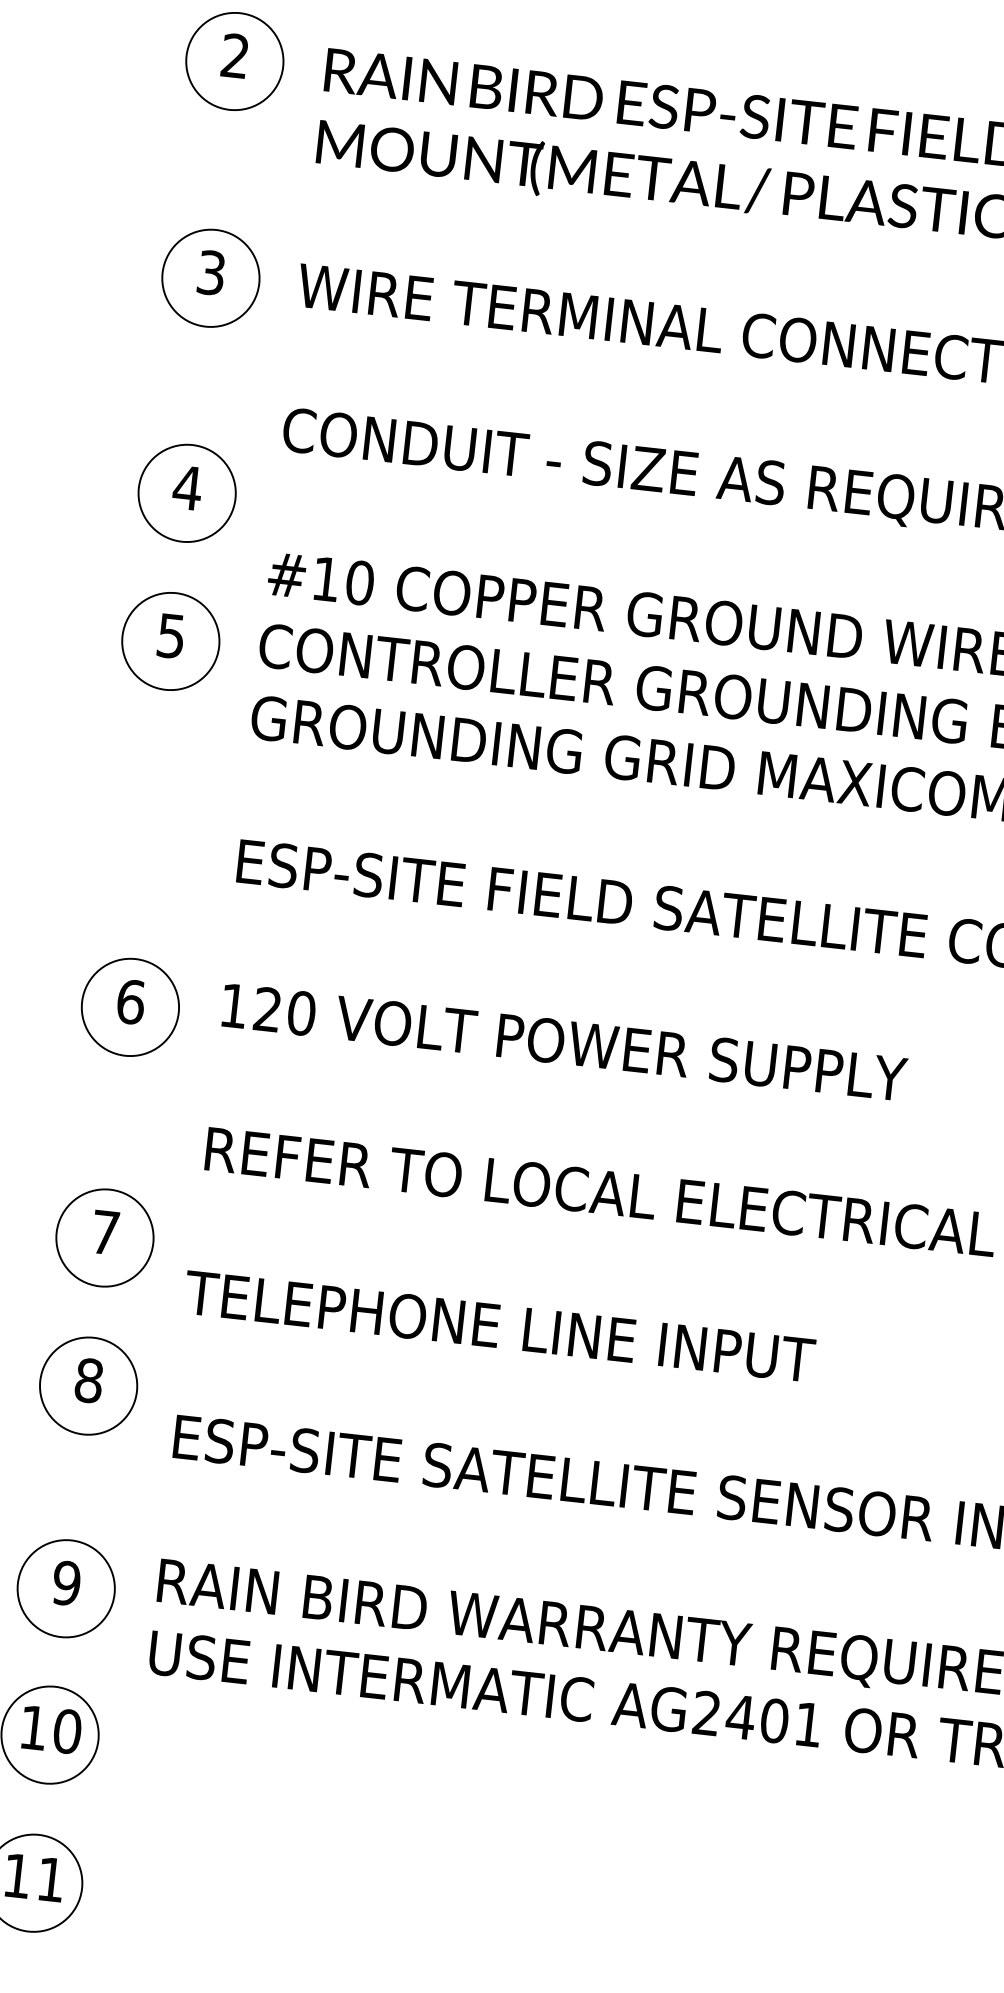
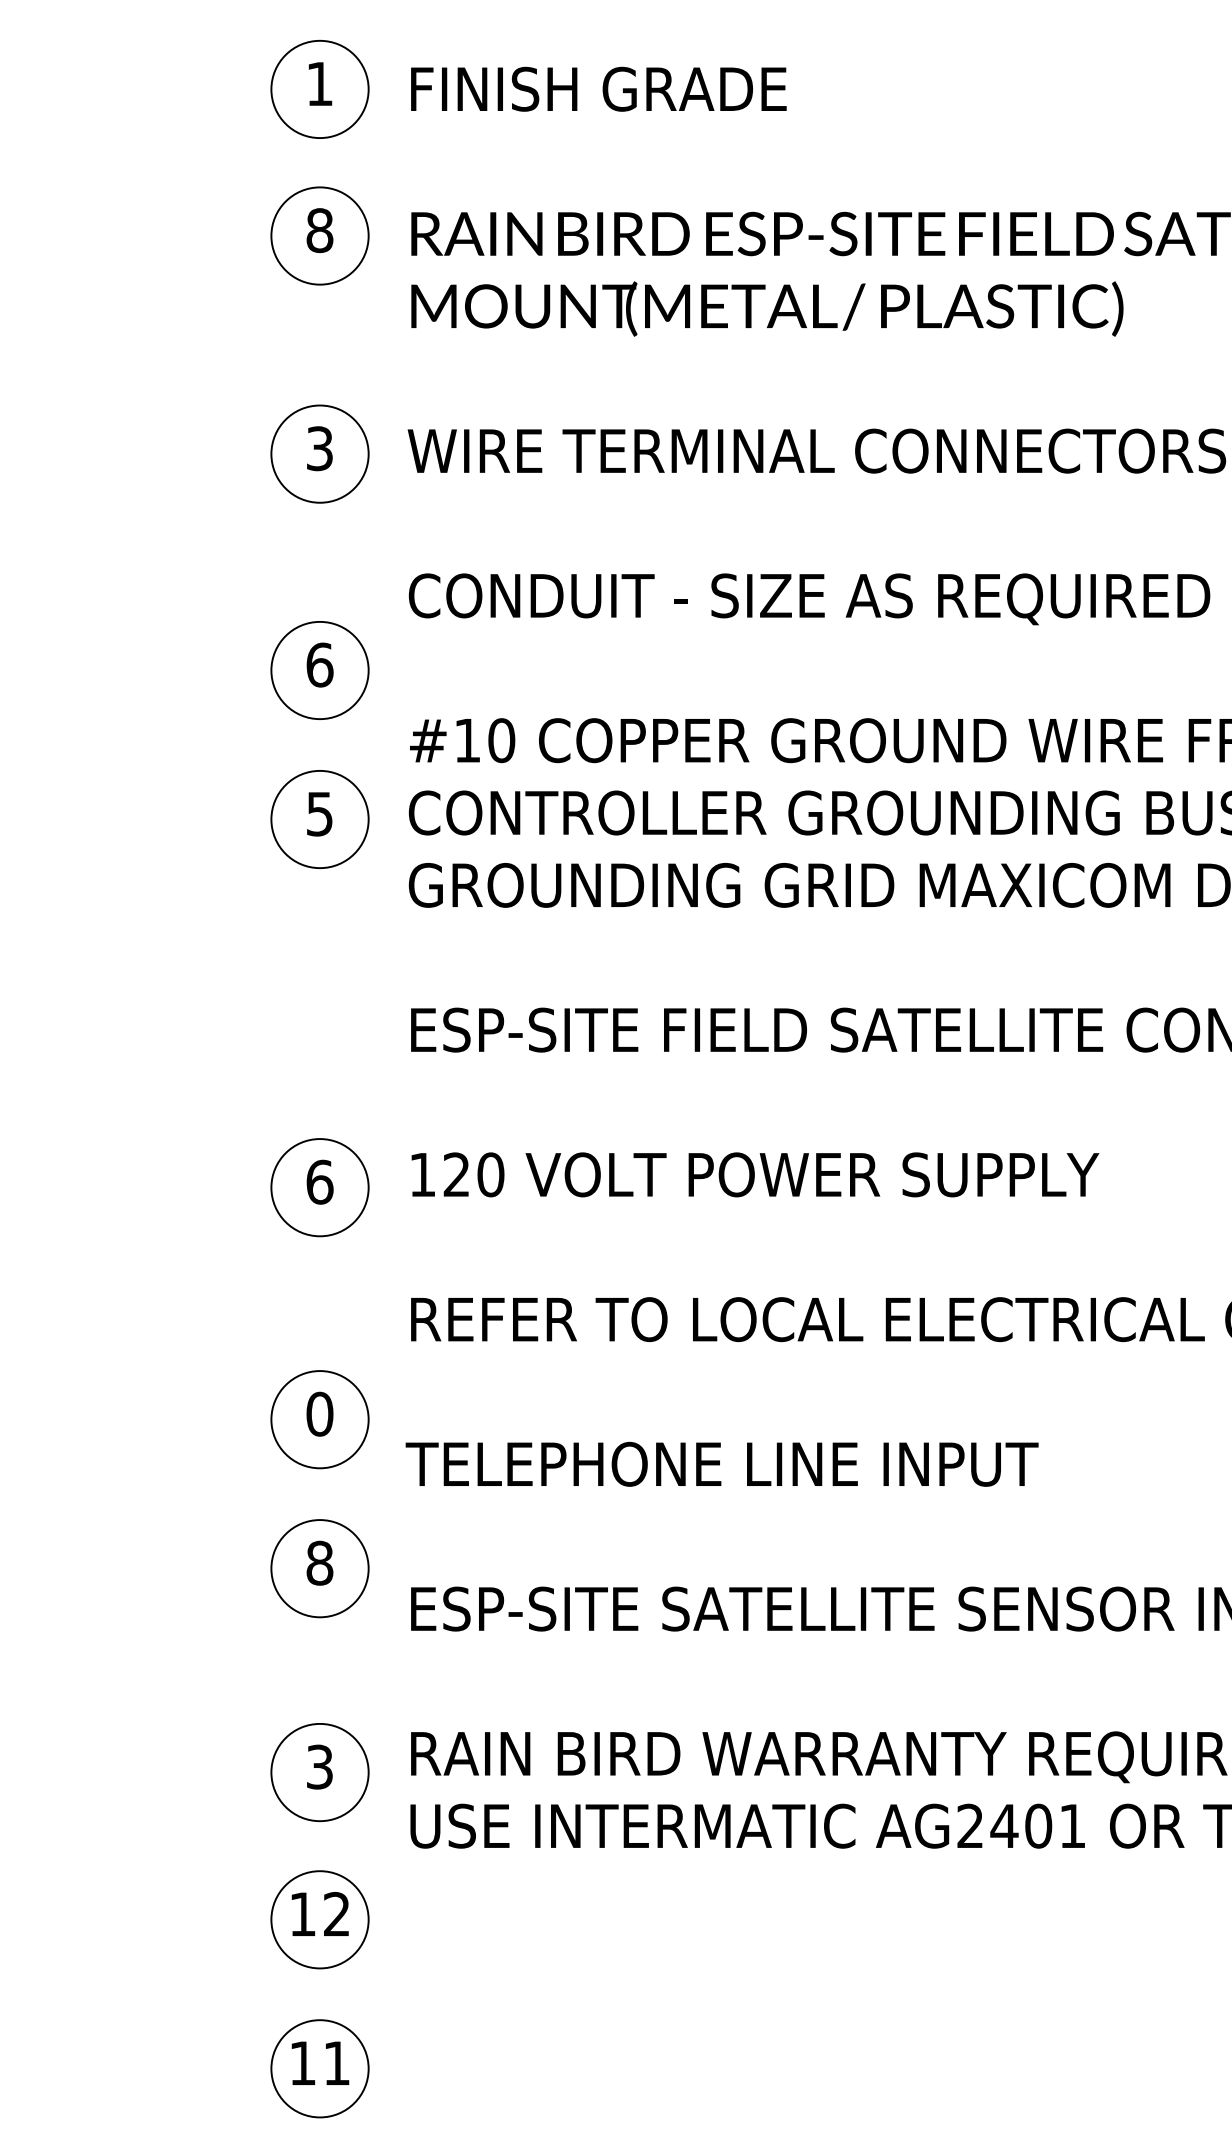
text: (234, 55) -> (319, 230), 2 -> 8
text: (187, 487) -> (319, 664), 4 -> 6
text: (105, 1231) -> (319, 1413), 7 -> 0
text: (66, 1582) -> (319, 1766), 9 -> 3
text: (67, 1731) -> (336, 1914), 10 -> 12

